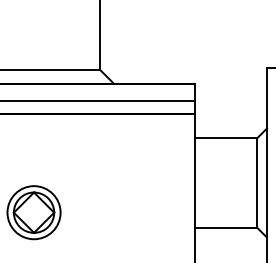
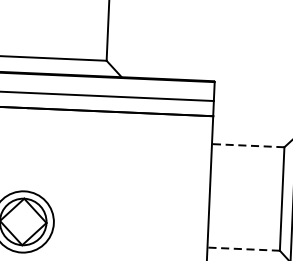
line: (225, 138) -> (247, 146), solid -> dashed
line: (225, 227) -> (243, 248), solid -> dashed

